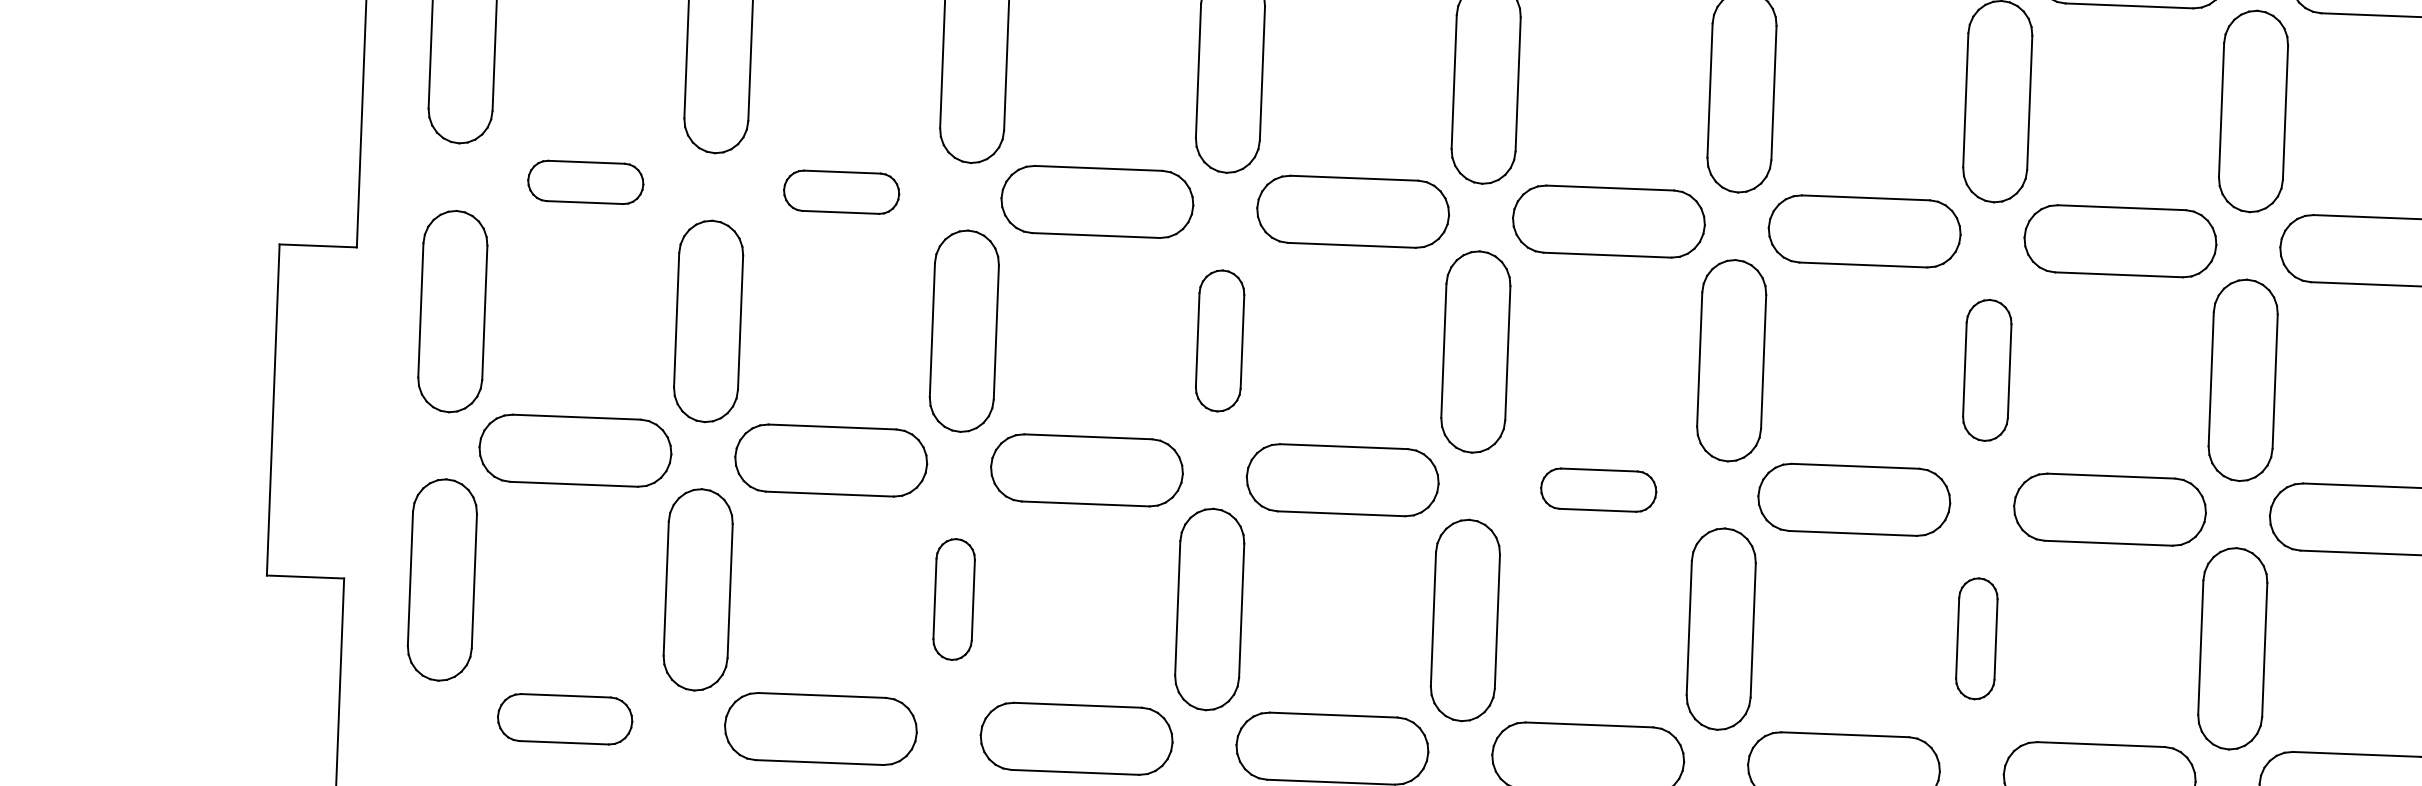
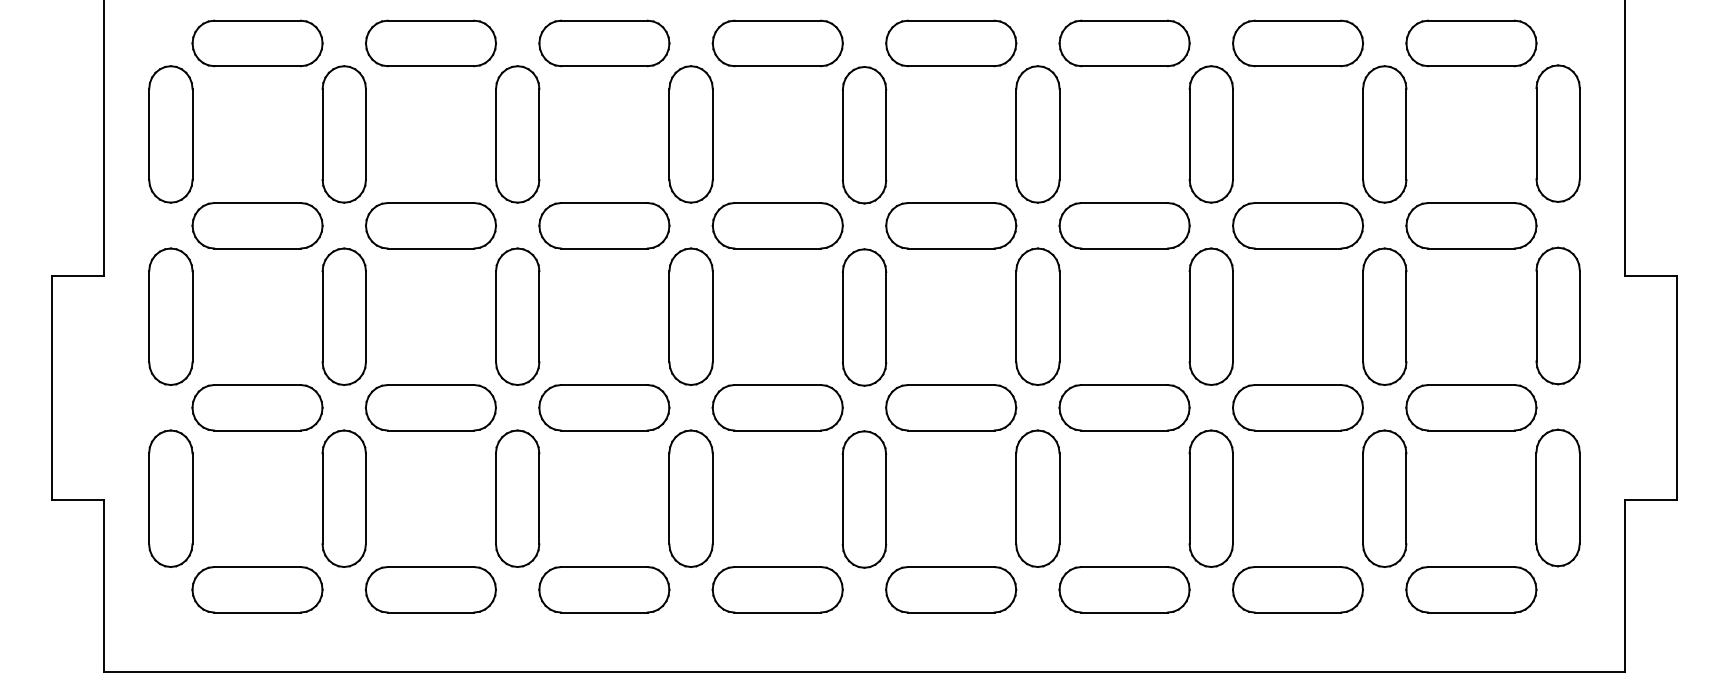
part: (585, 181) -> (257, 225), size x1.67
part: (840, 191) -> (430, 225), size x1.67
part: (1219, 340) -> (690, 316), size x1.43
part: (1986, 370) -> (1210, 316), size x1.43
part: (1599, 489) -> (951, 407), size x1.67
part: (953, 599) -> (517, 498), size x1.67
part: (1975, 638) -> (1210, 498), size x1.67
part: (565, 718) -> (257, 589), size x1.43

